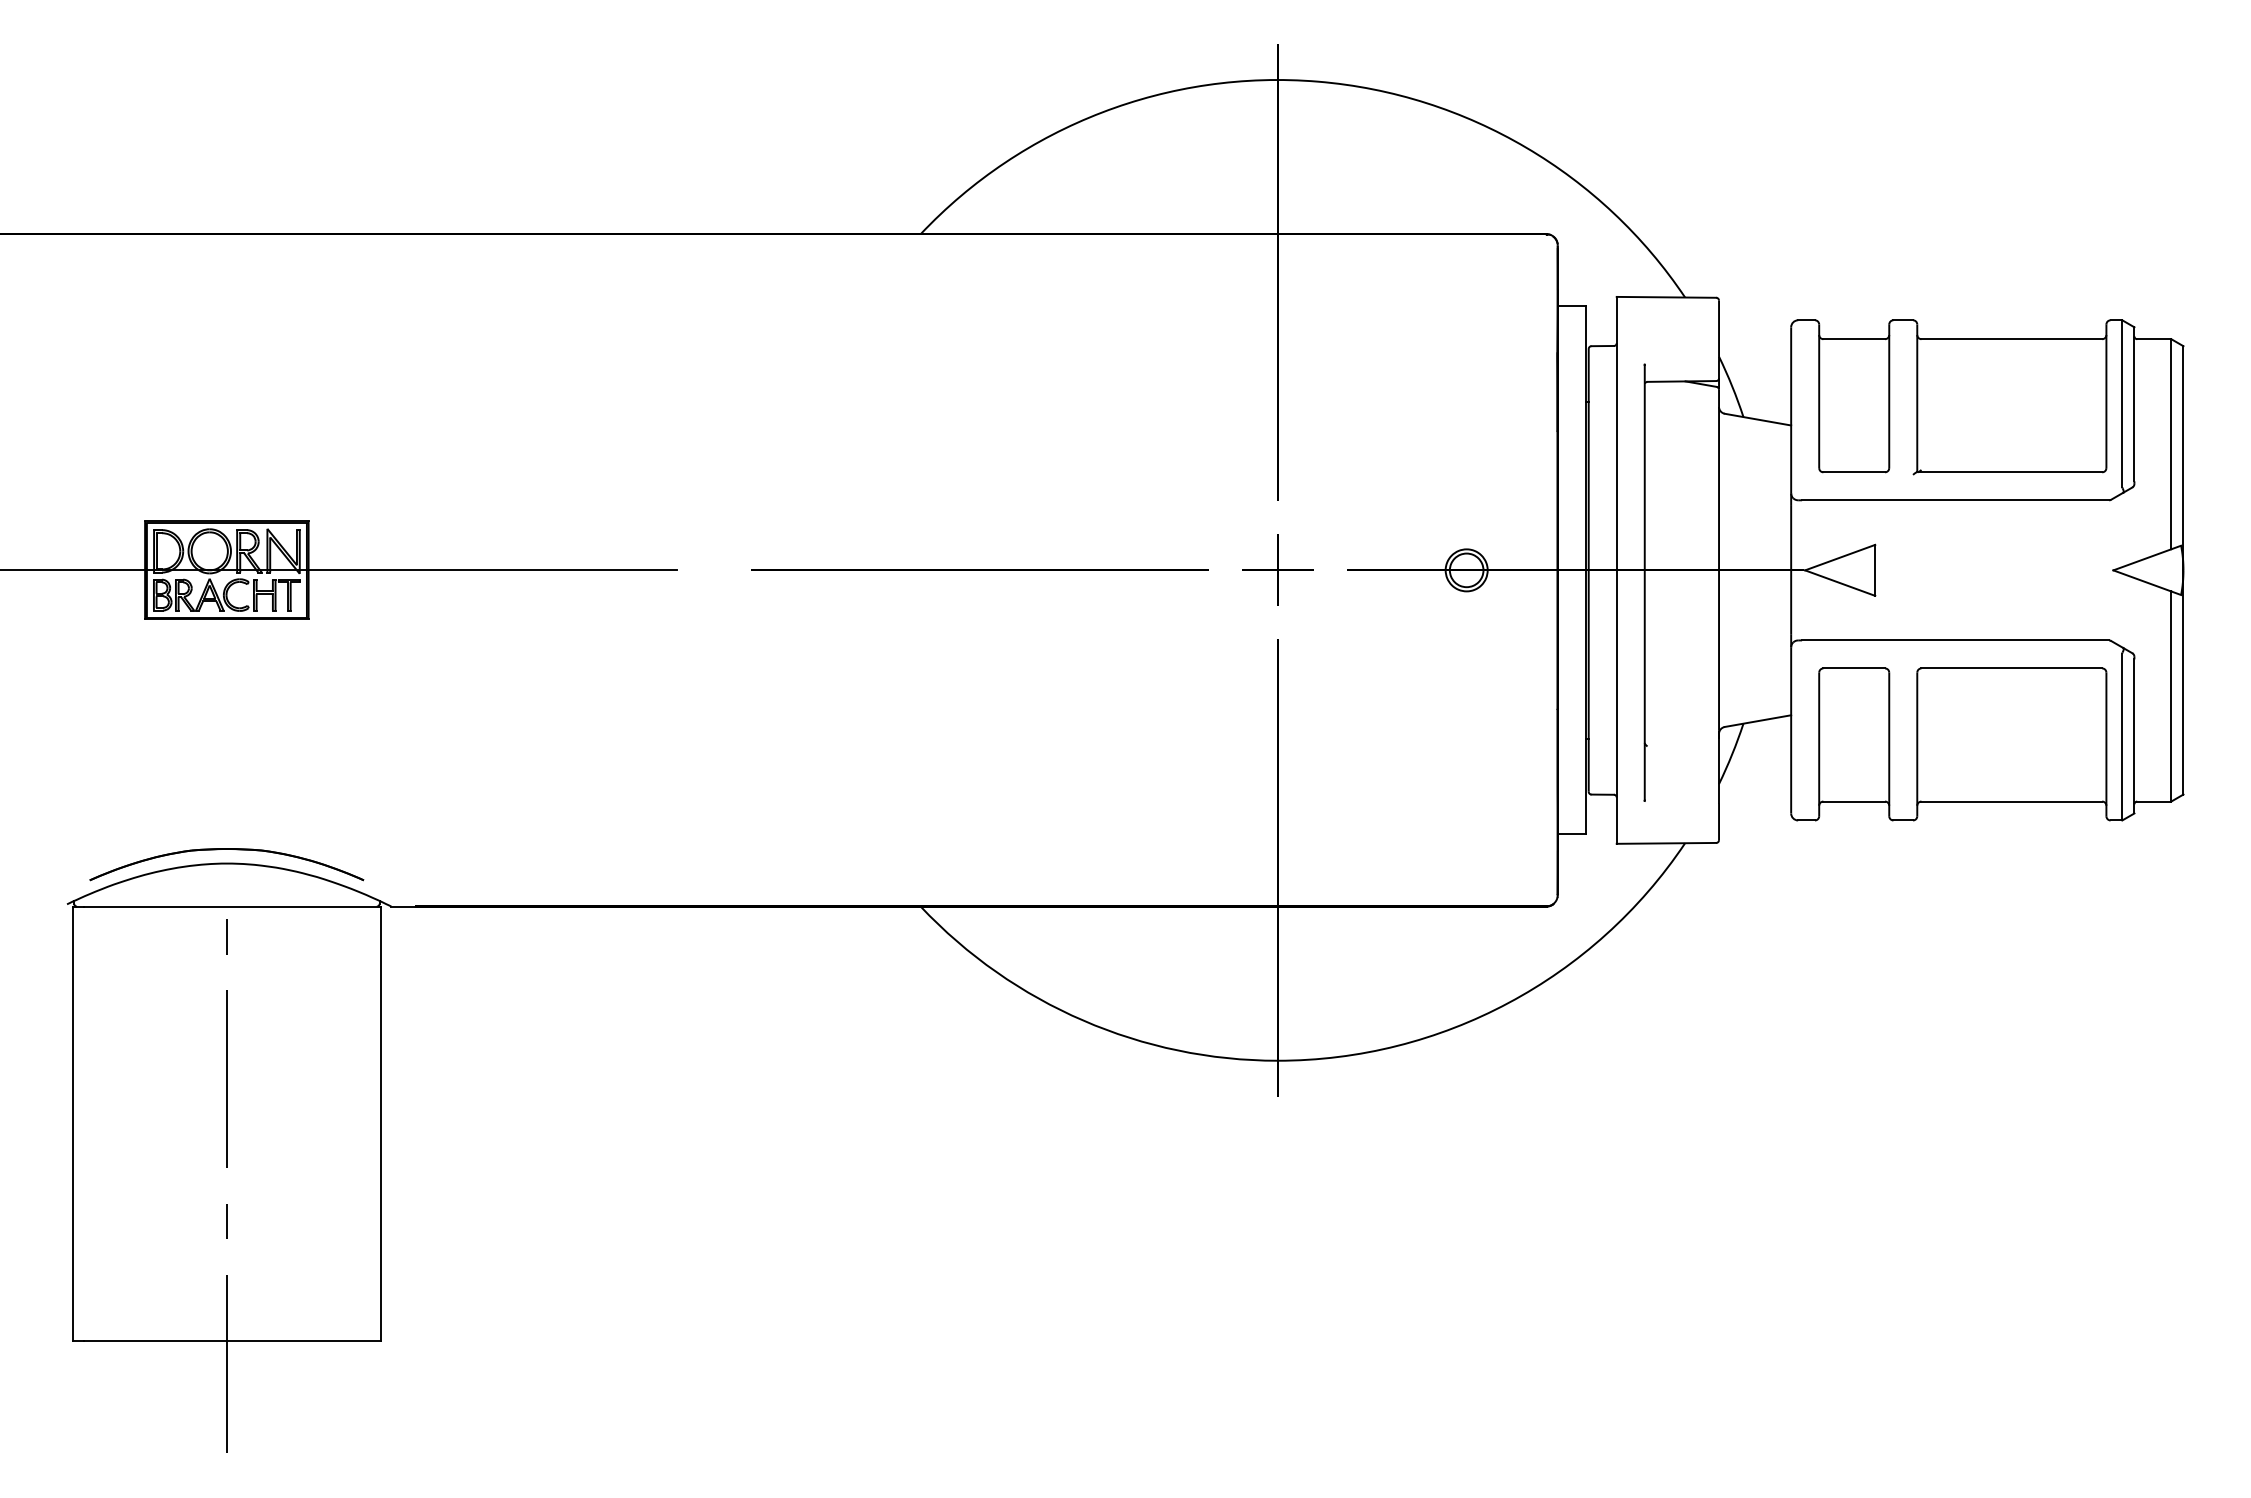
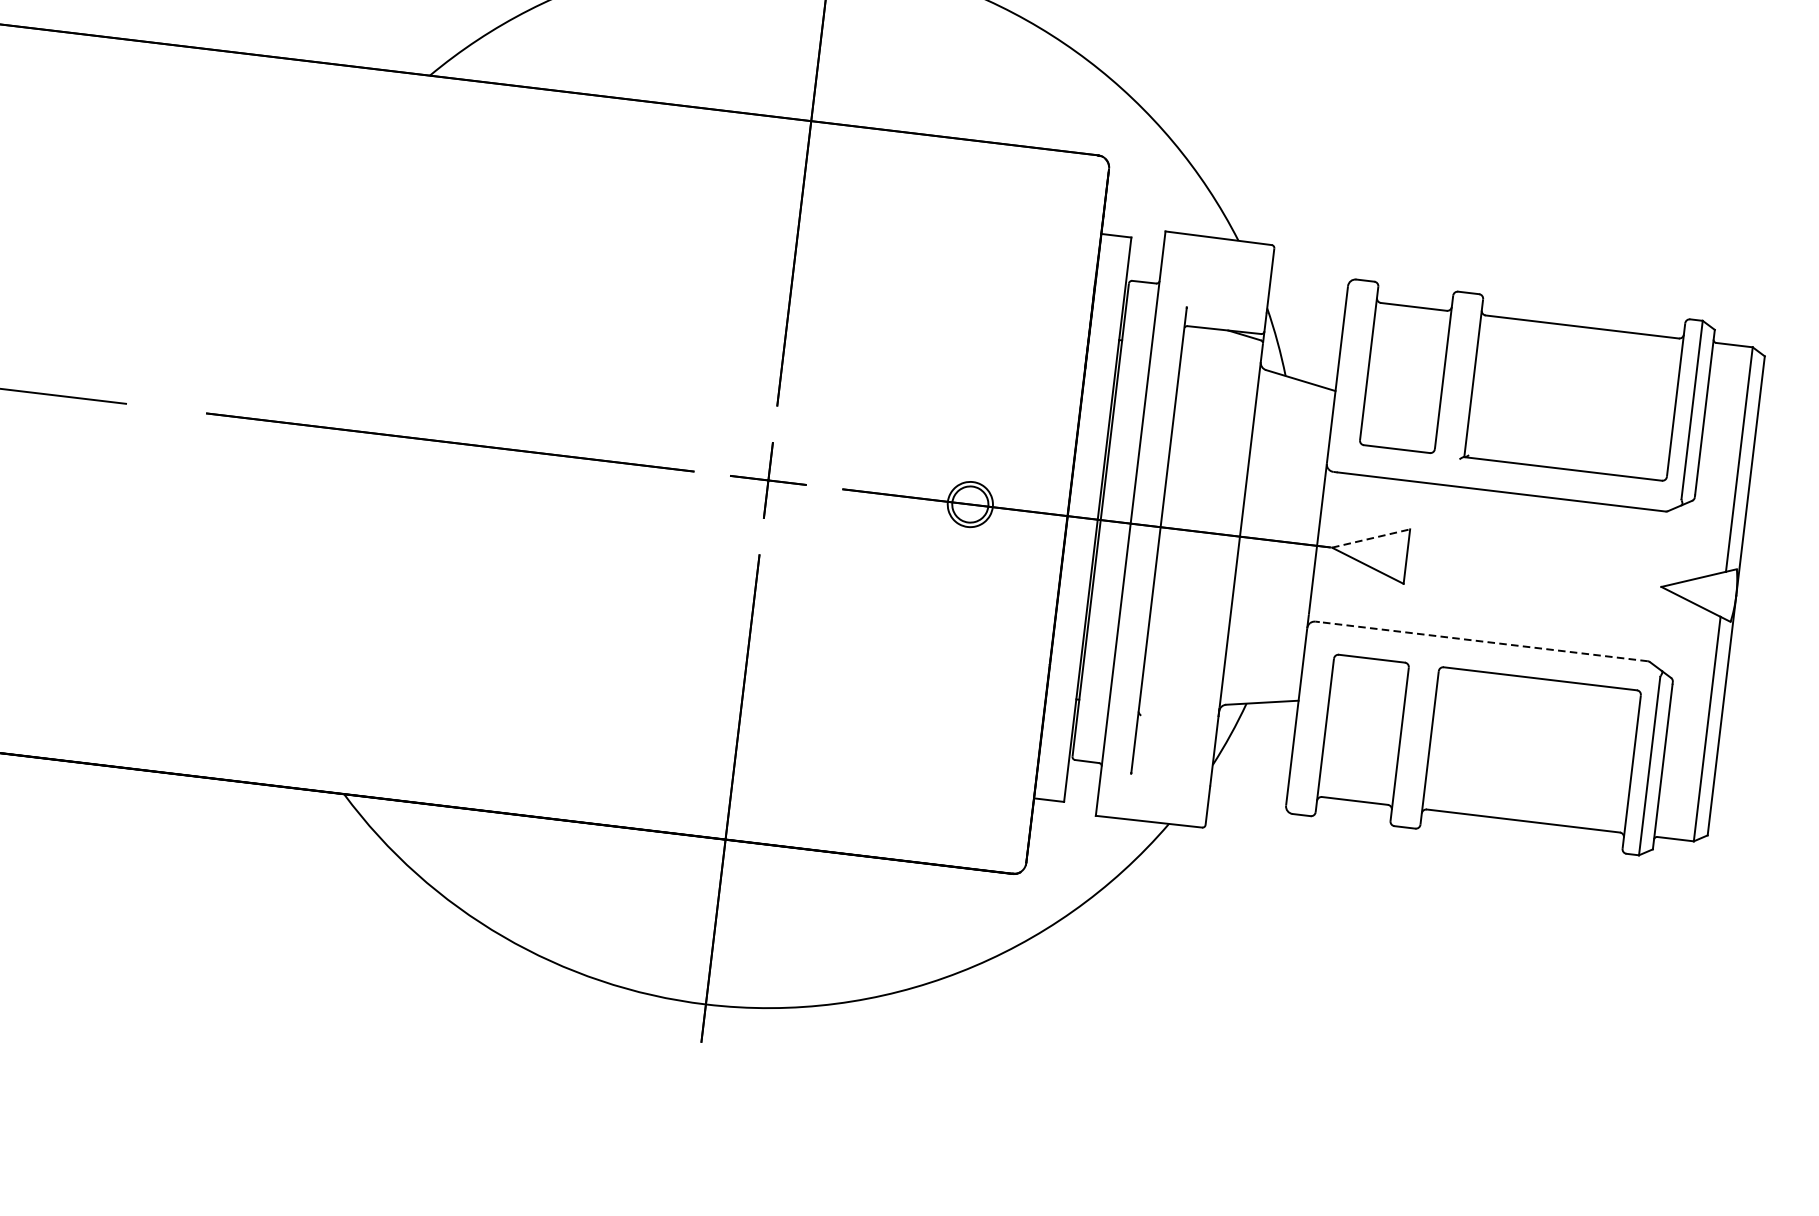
line: (1840, 557) -> (1371, 538), solid -> dashed
line: (1955, 640) -> (1483, 641), solid -> dashed

